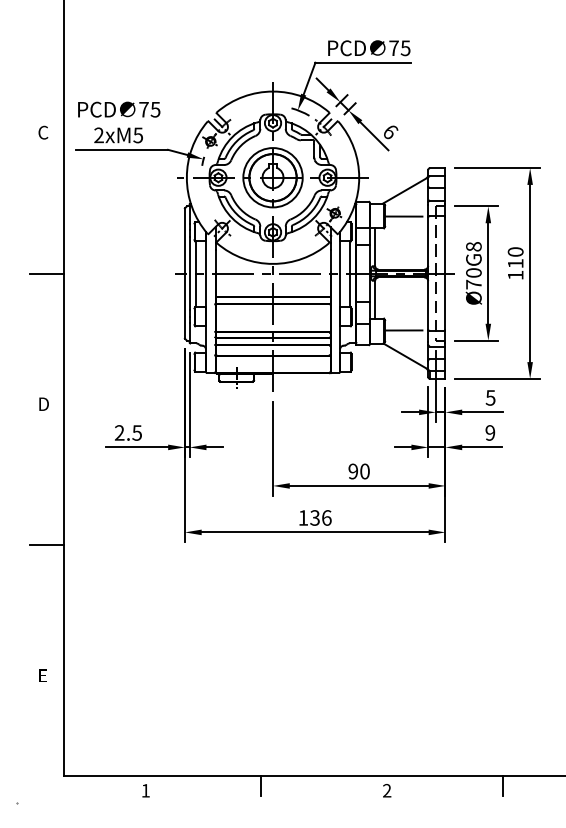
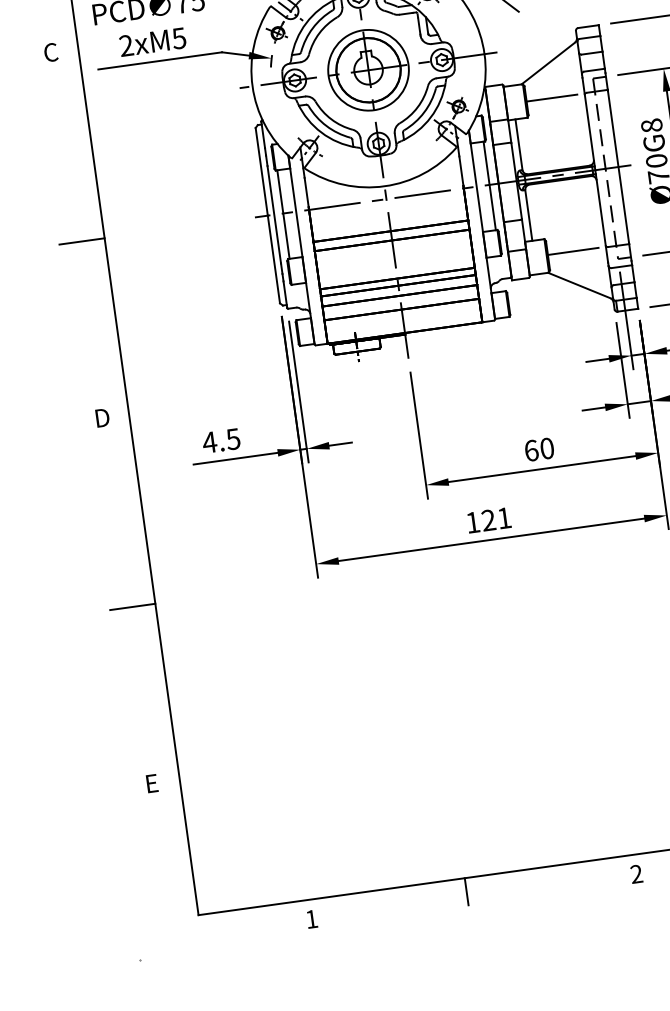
text: (119, 432) -> (209, 441), 2.5 -> 4.5
text: (353, 471) -> (531, 450), 90 -> 60
text: (320, 517) -> (495, 518), 136 -> 121

